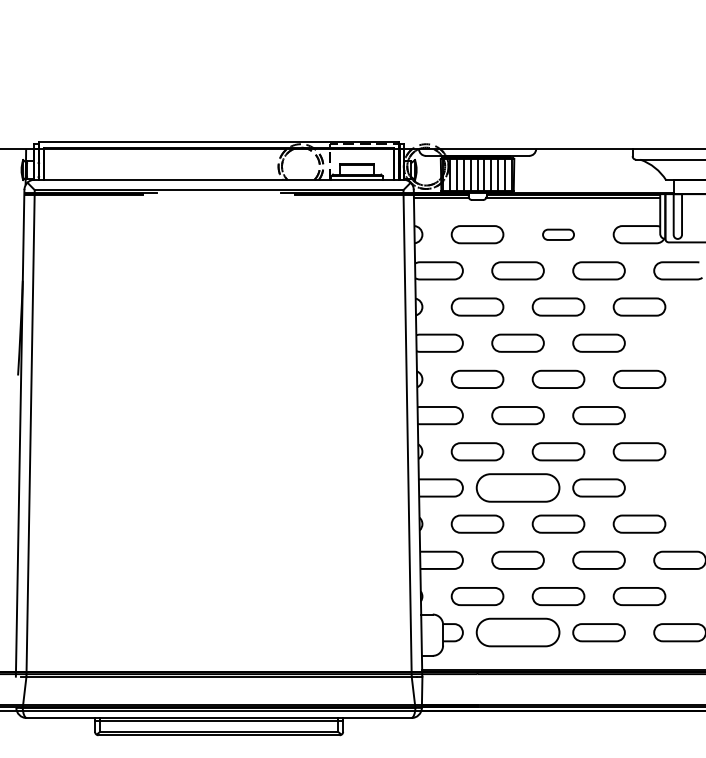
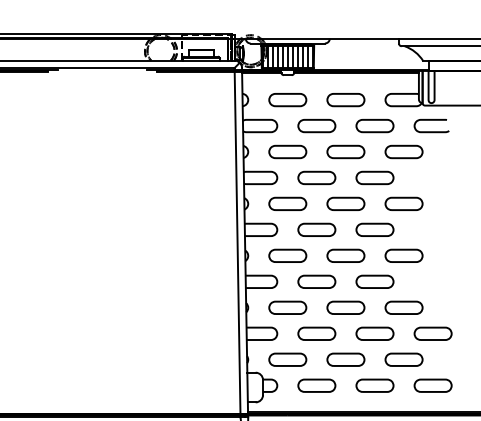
part: (558, 234) -> (345, 99), size x1.67
part: (517, 487) -> (316, 281), size x0.62
part: (517, 632) -> (316, 385), size x0.62

